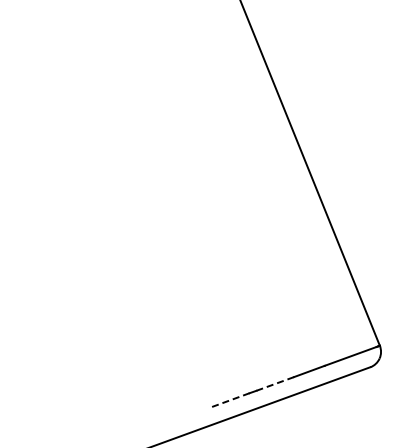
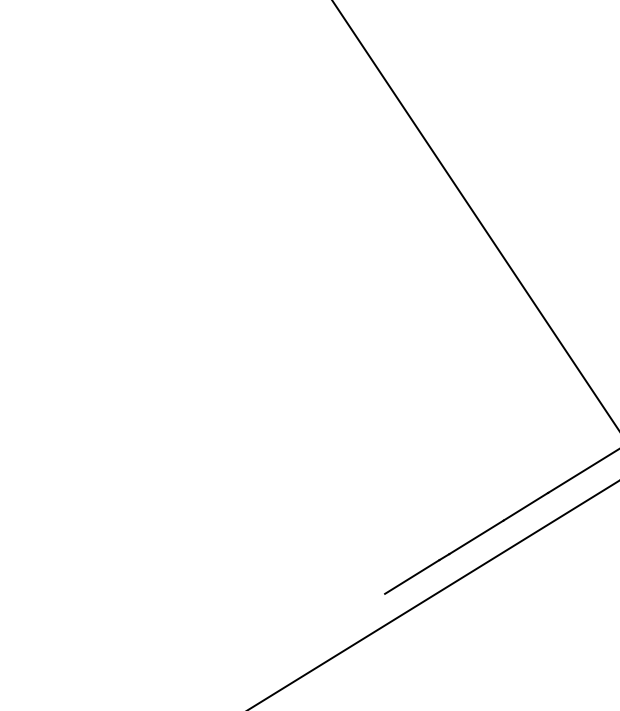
line: (275, 383) -> (476, 536), dashed -> solid
line: (230, 400) -> (411, 577), dashed -> solid

